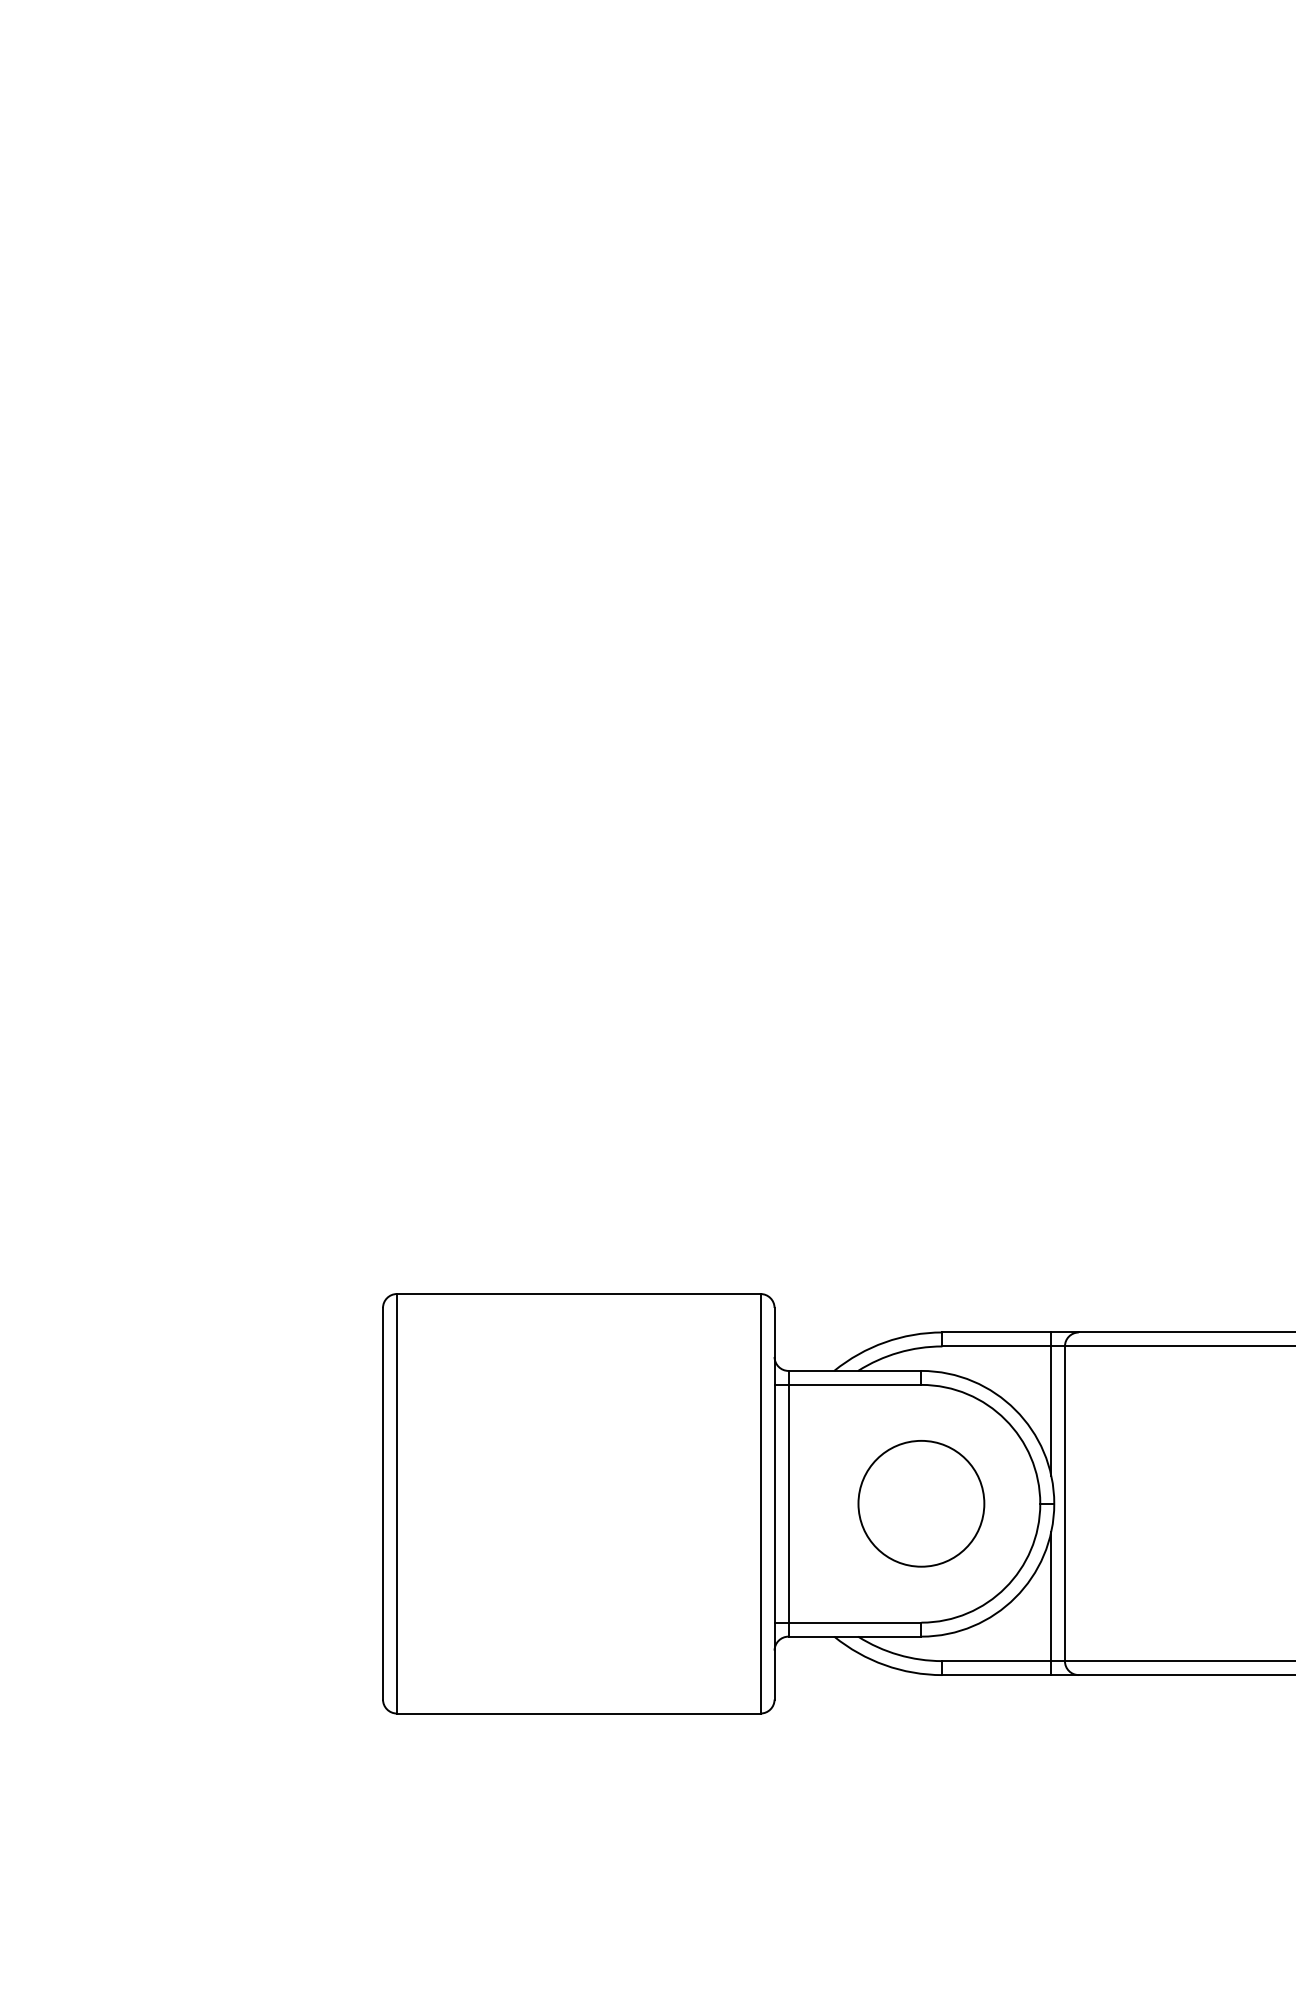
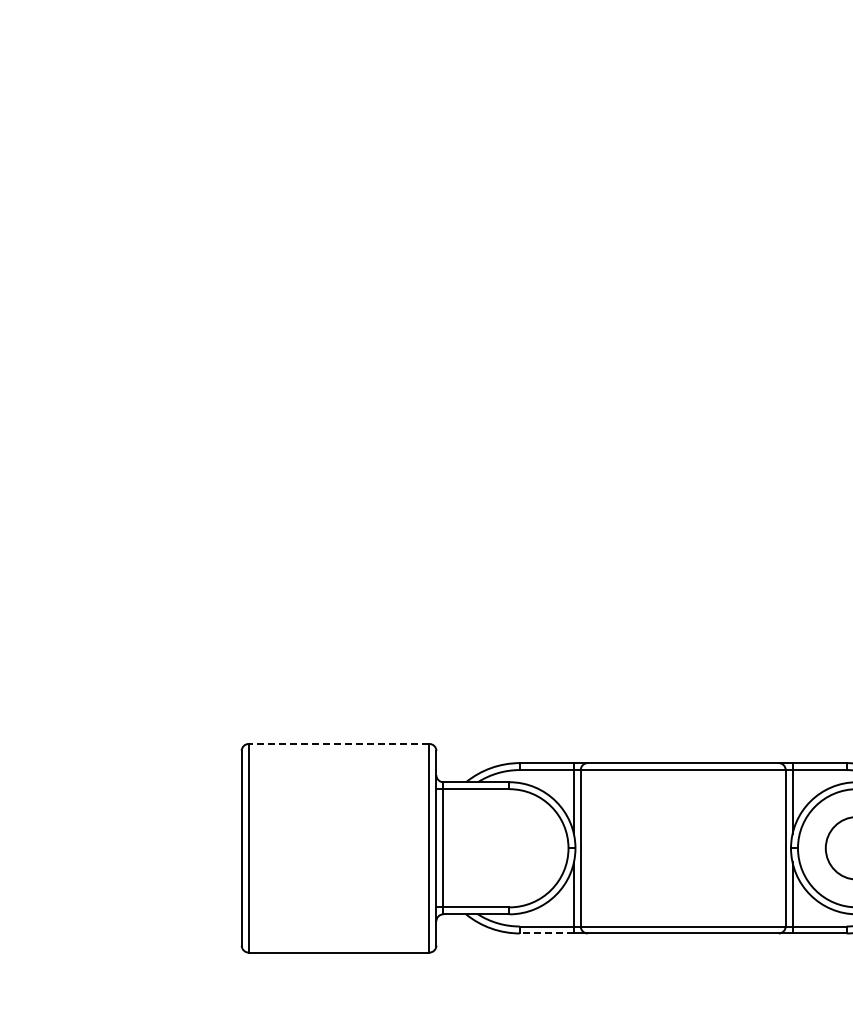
line: (577, 1293) -> (338, 743), solid -> dashed
circle: (921, 1504) -> (509, 848), removed
line: (995, 1675) -> (546, 933), solid -> dashed

